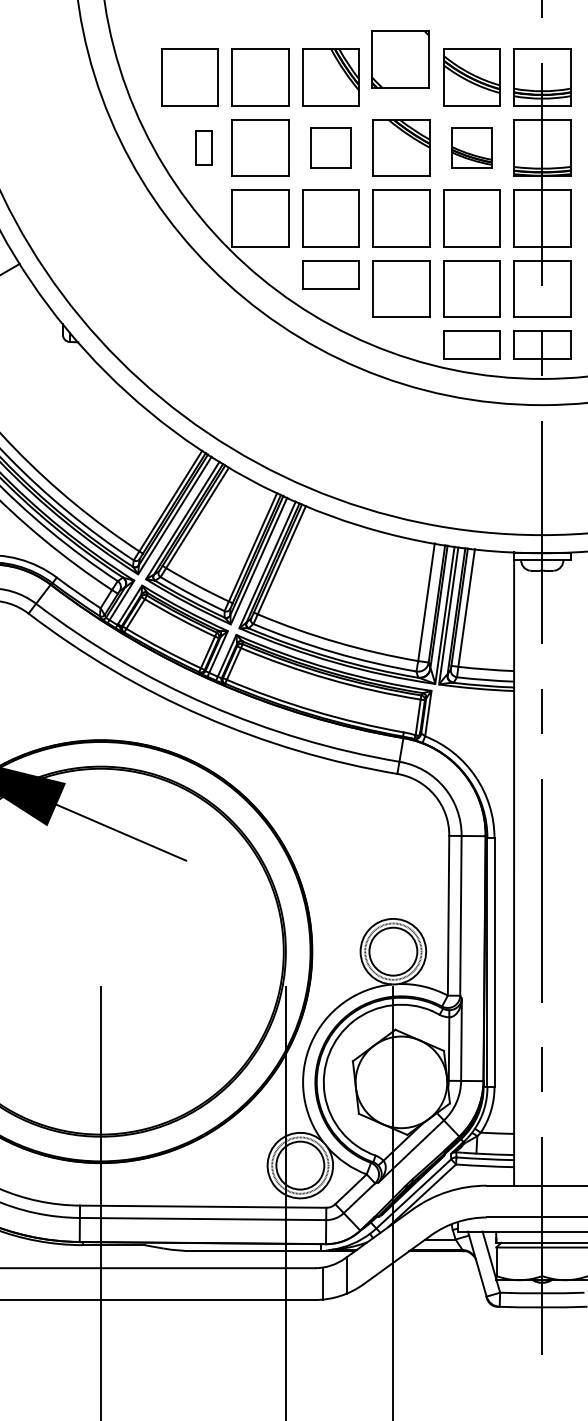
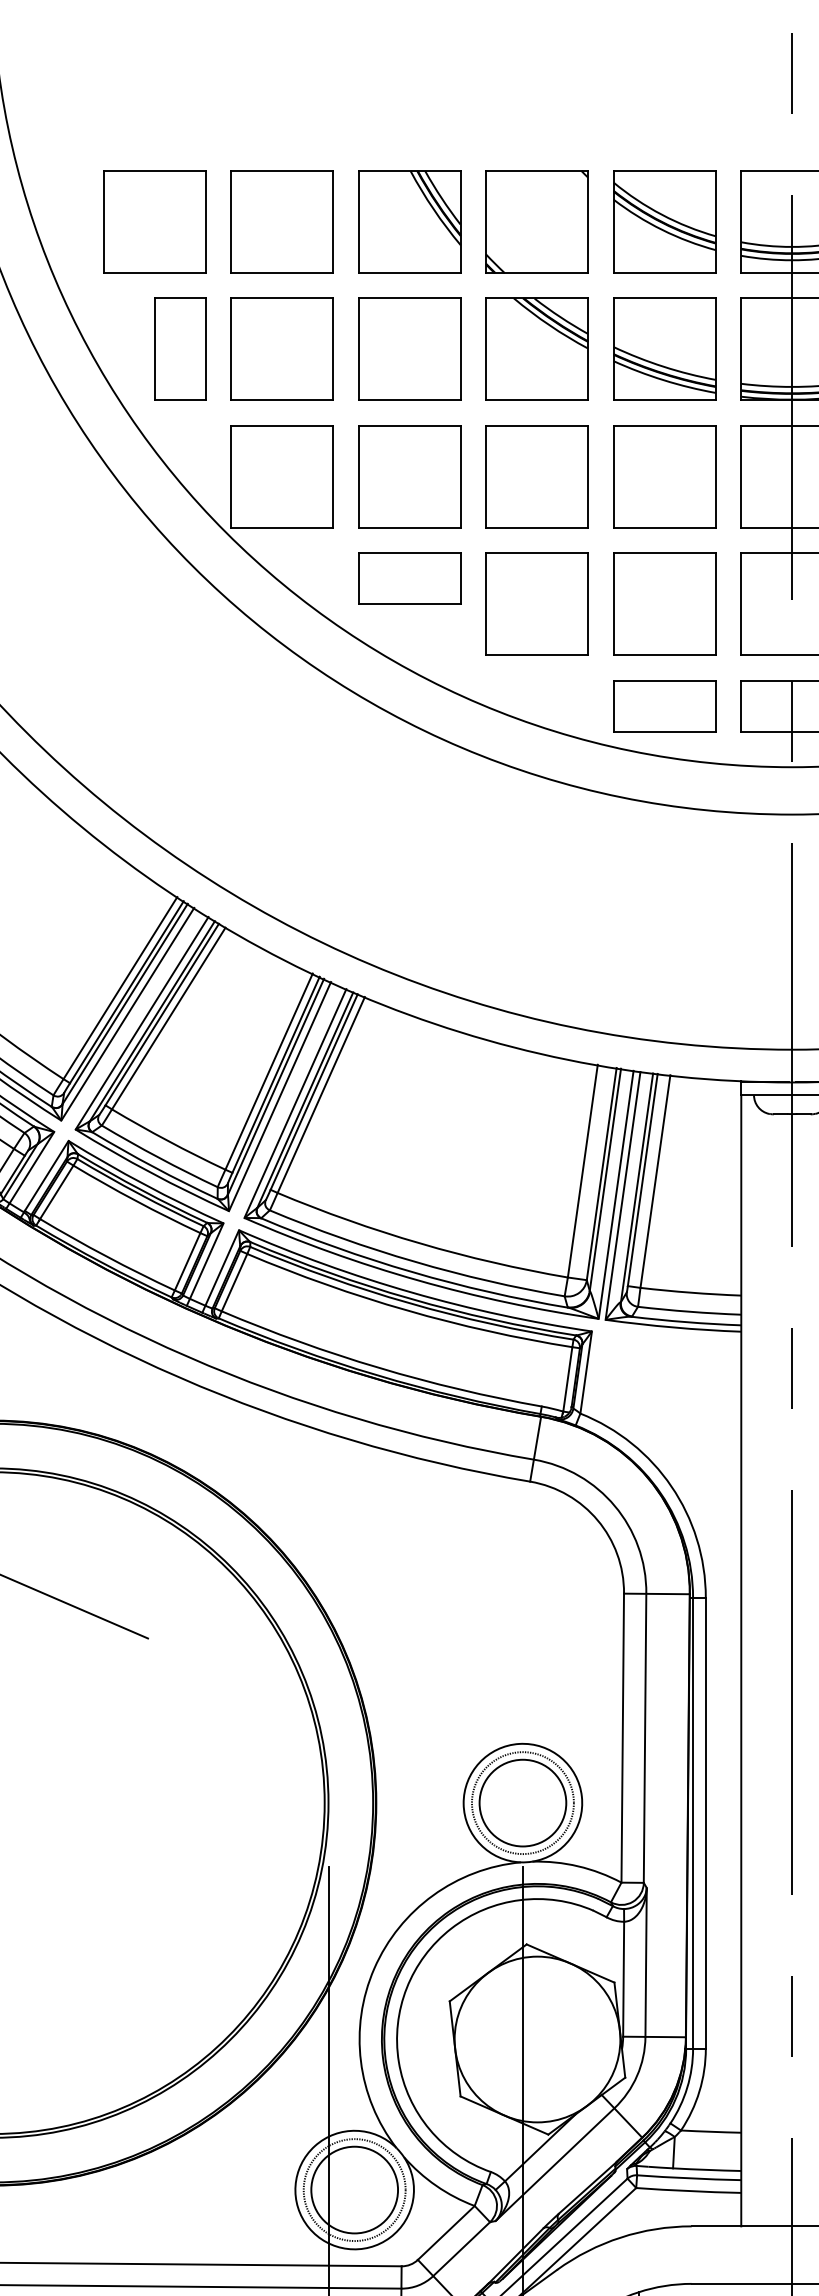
part: (400, 59) -> (537, 221), moved
part: (203, 147) -> (179, 348), size x1.67
part: (330, 147) -> (409, 348), size x1.43
part: (471, 147) -> (664, 348), size x1.43

